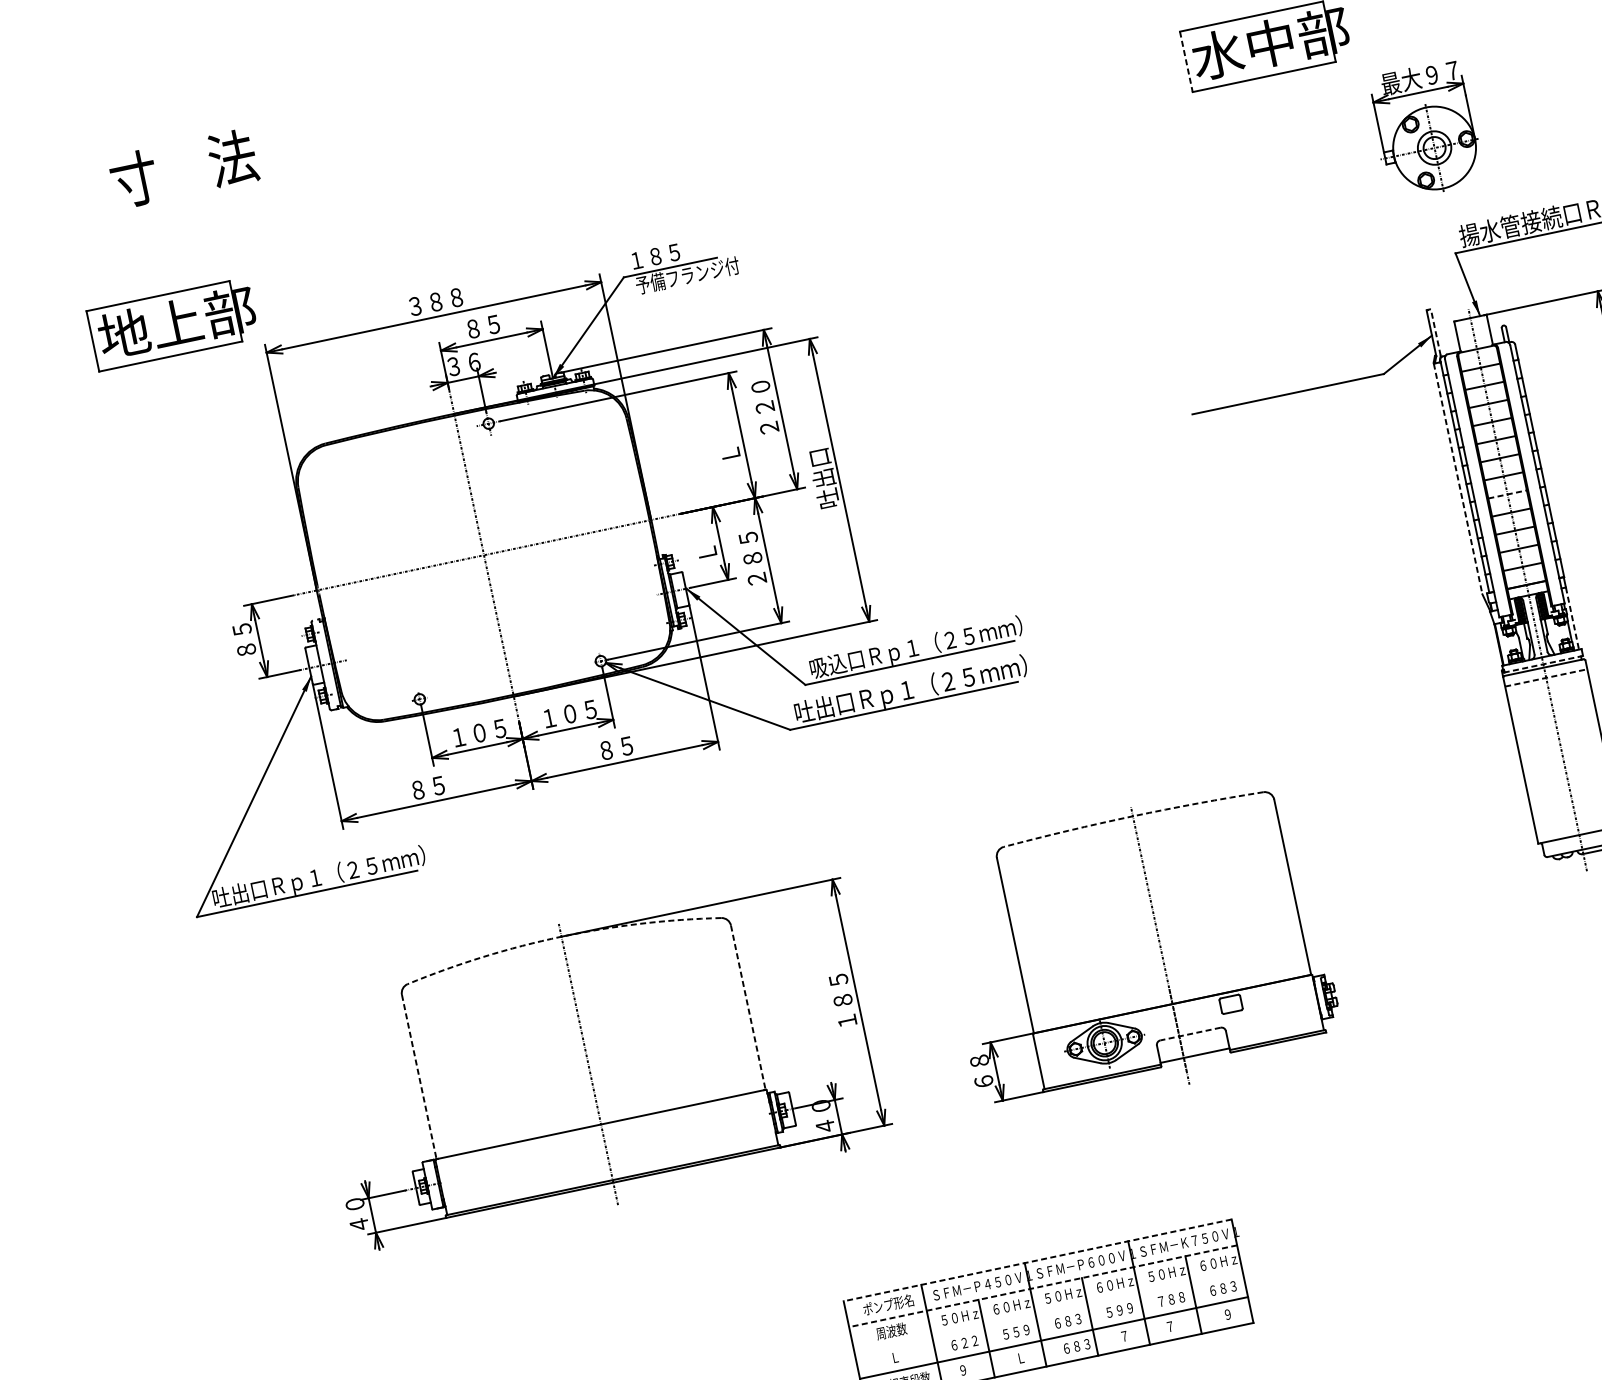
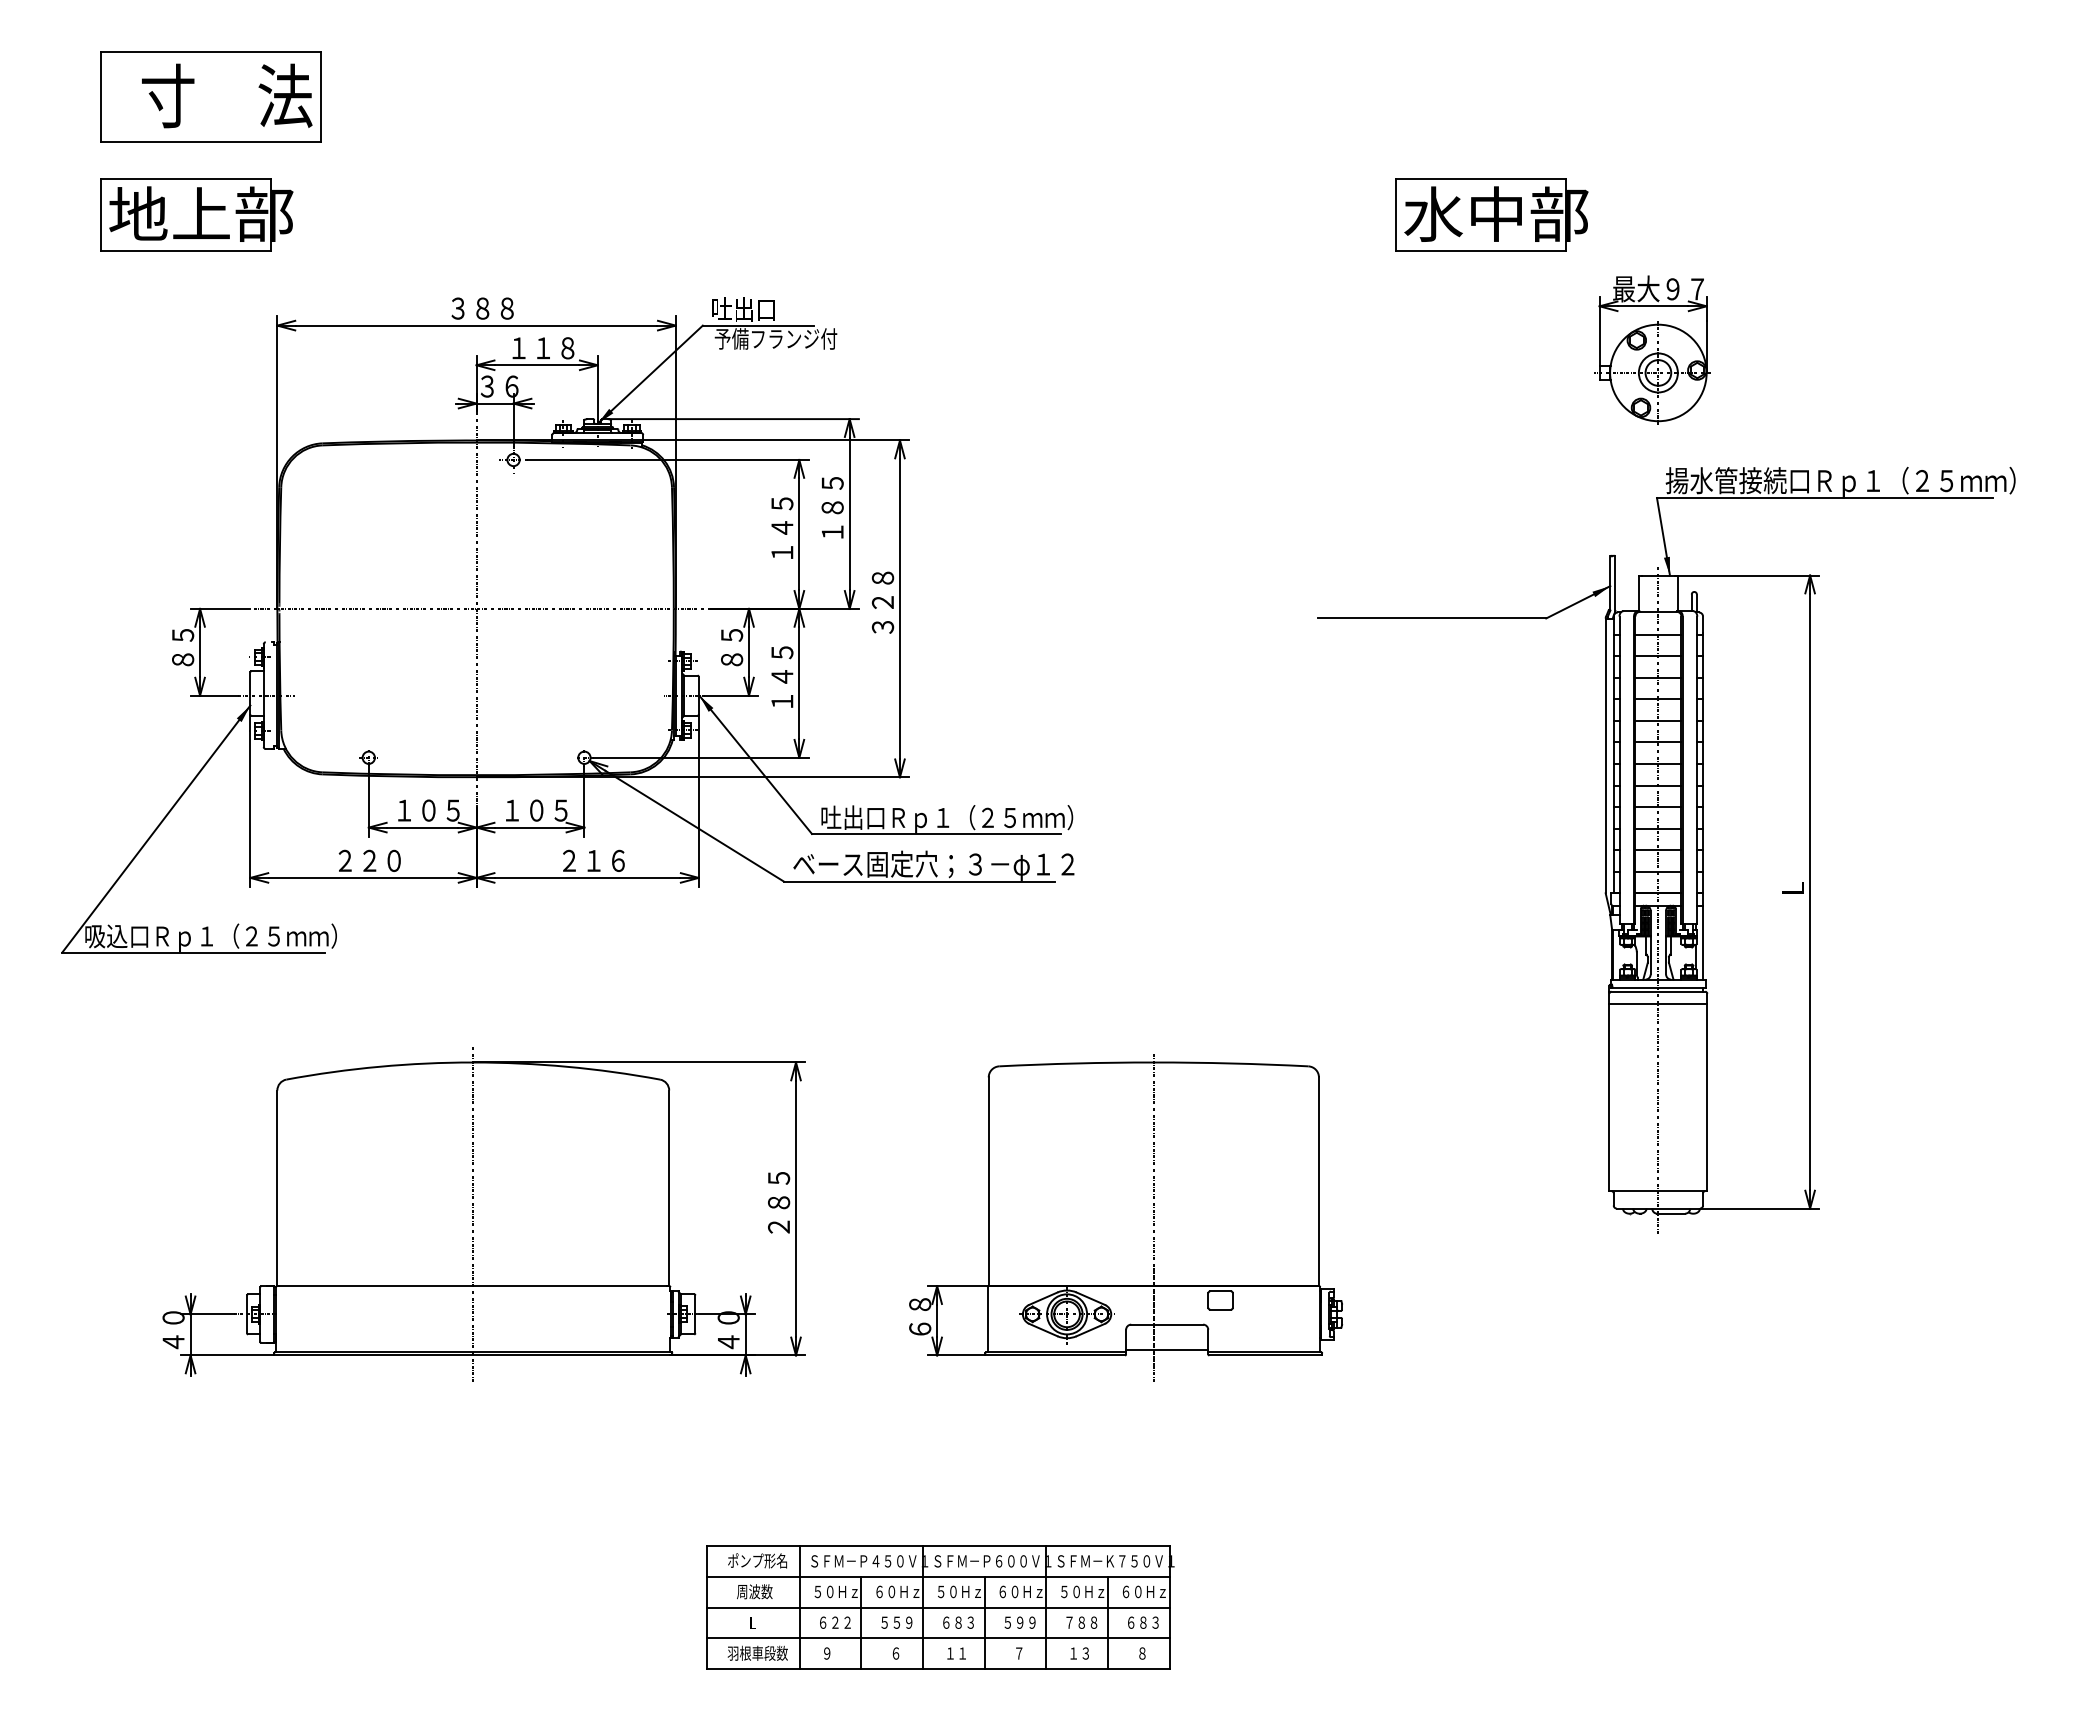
line: (1186, 62) -> (1396, 215), dashed -> solid
part: (169, 172) -> (210, 96), added
text: (655, 256) -> (743, 309), １８５ -> 吐出口
part: (173, 324) -> (196, 214), moved
text: (494, 324) -> (543, 348), ８５ -> １１８
line: (1435, 332) -> (1615, 583), dashed -> solid
text: (764, 407) -> (832, 507), ２２０ -> １８５
text: (726, 432) -> (782, 527), Ｌ -> １４５
text: (823, 478) -> (882, 603), 吐出口 -> ３２８
line: (1458, 479) -> (1605, 756), dashed -> solid
line: (1507, 494) -> (1658, 785), dashed -> solid
text: (705, 542) -> (732, 647), Ｌ -> ８５
text: (754, 567) -> (782, 688), ２８５ -> １４５
line: (1572, 619) -> (1702, 943), dashed -> solid
line: (1543, 664) -> (1658, 987), dashed -> solid
text: (828, 665) -> (842, 817), 吸込口Ｒｐ１（２５ｍｍ） -> 吐出口Ｒｐ１（２５ｍｍ）
line: (1546, 678) -> (1658, 1004), dashed -> solid
text: (913, 689) -> (933, 865), 吐出口Ｒｐ１（２５ｍｍ） -> ベース固定穴；３－φ１２
text: (626, 745) -> (593, 860), ８５ -> ２１６
text: (438, 785) -> (369, 860), ８５ -> ２２０
arc: (1132, 816) -> (1153, 1062), dashed -> solid
text: (231, 895) -> (106, 936), 吐出口Ｒｐ１（２５ｍｍ） -> 吸込口Ｒｐ１（２５ｍｍ）
arc: (561, 936) -> (473, 1062), dashed -> solid
line: (748, 1007) -> (669, 1188), dashed -> solid
text: (846, 1020) -> (778, 1226), １８５ -> ２８５
line: (1190, 1033) -> (1167, 1324), dashed -> solid
line: (419, 1077) -> (277, 1188), dashed -> solid
line: (1037, 1259) -> (938, 1545), dashed -> solid
line: (1043, 1286) -> (938, 1576), dashed -> solid
line: (1048, 1312) -> (938, 1607), added
text: (1228, 1314) -> (1142, 1653), ９ -> ８
text: (1175, 1325) -> (1079, 1653), ７ -> １３
text: (1076, 1346) -> (962, 1653), ６８３ -> １１
text: (1020, 1358) -> (895, 1653), Ｌ -> ６

